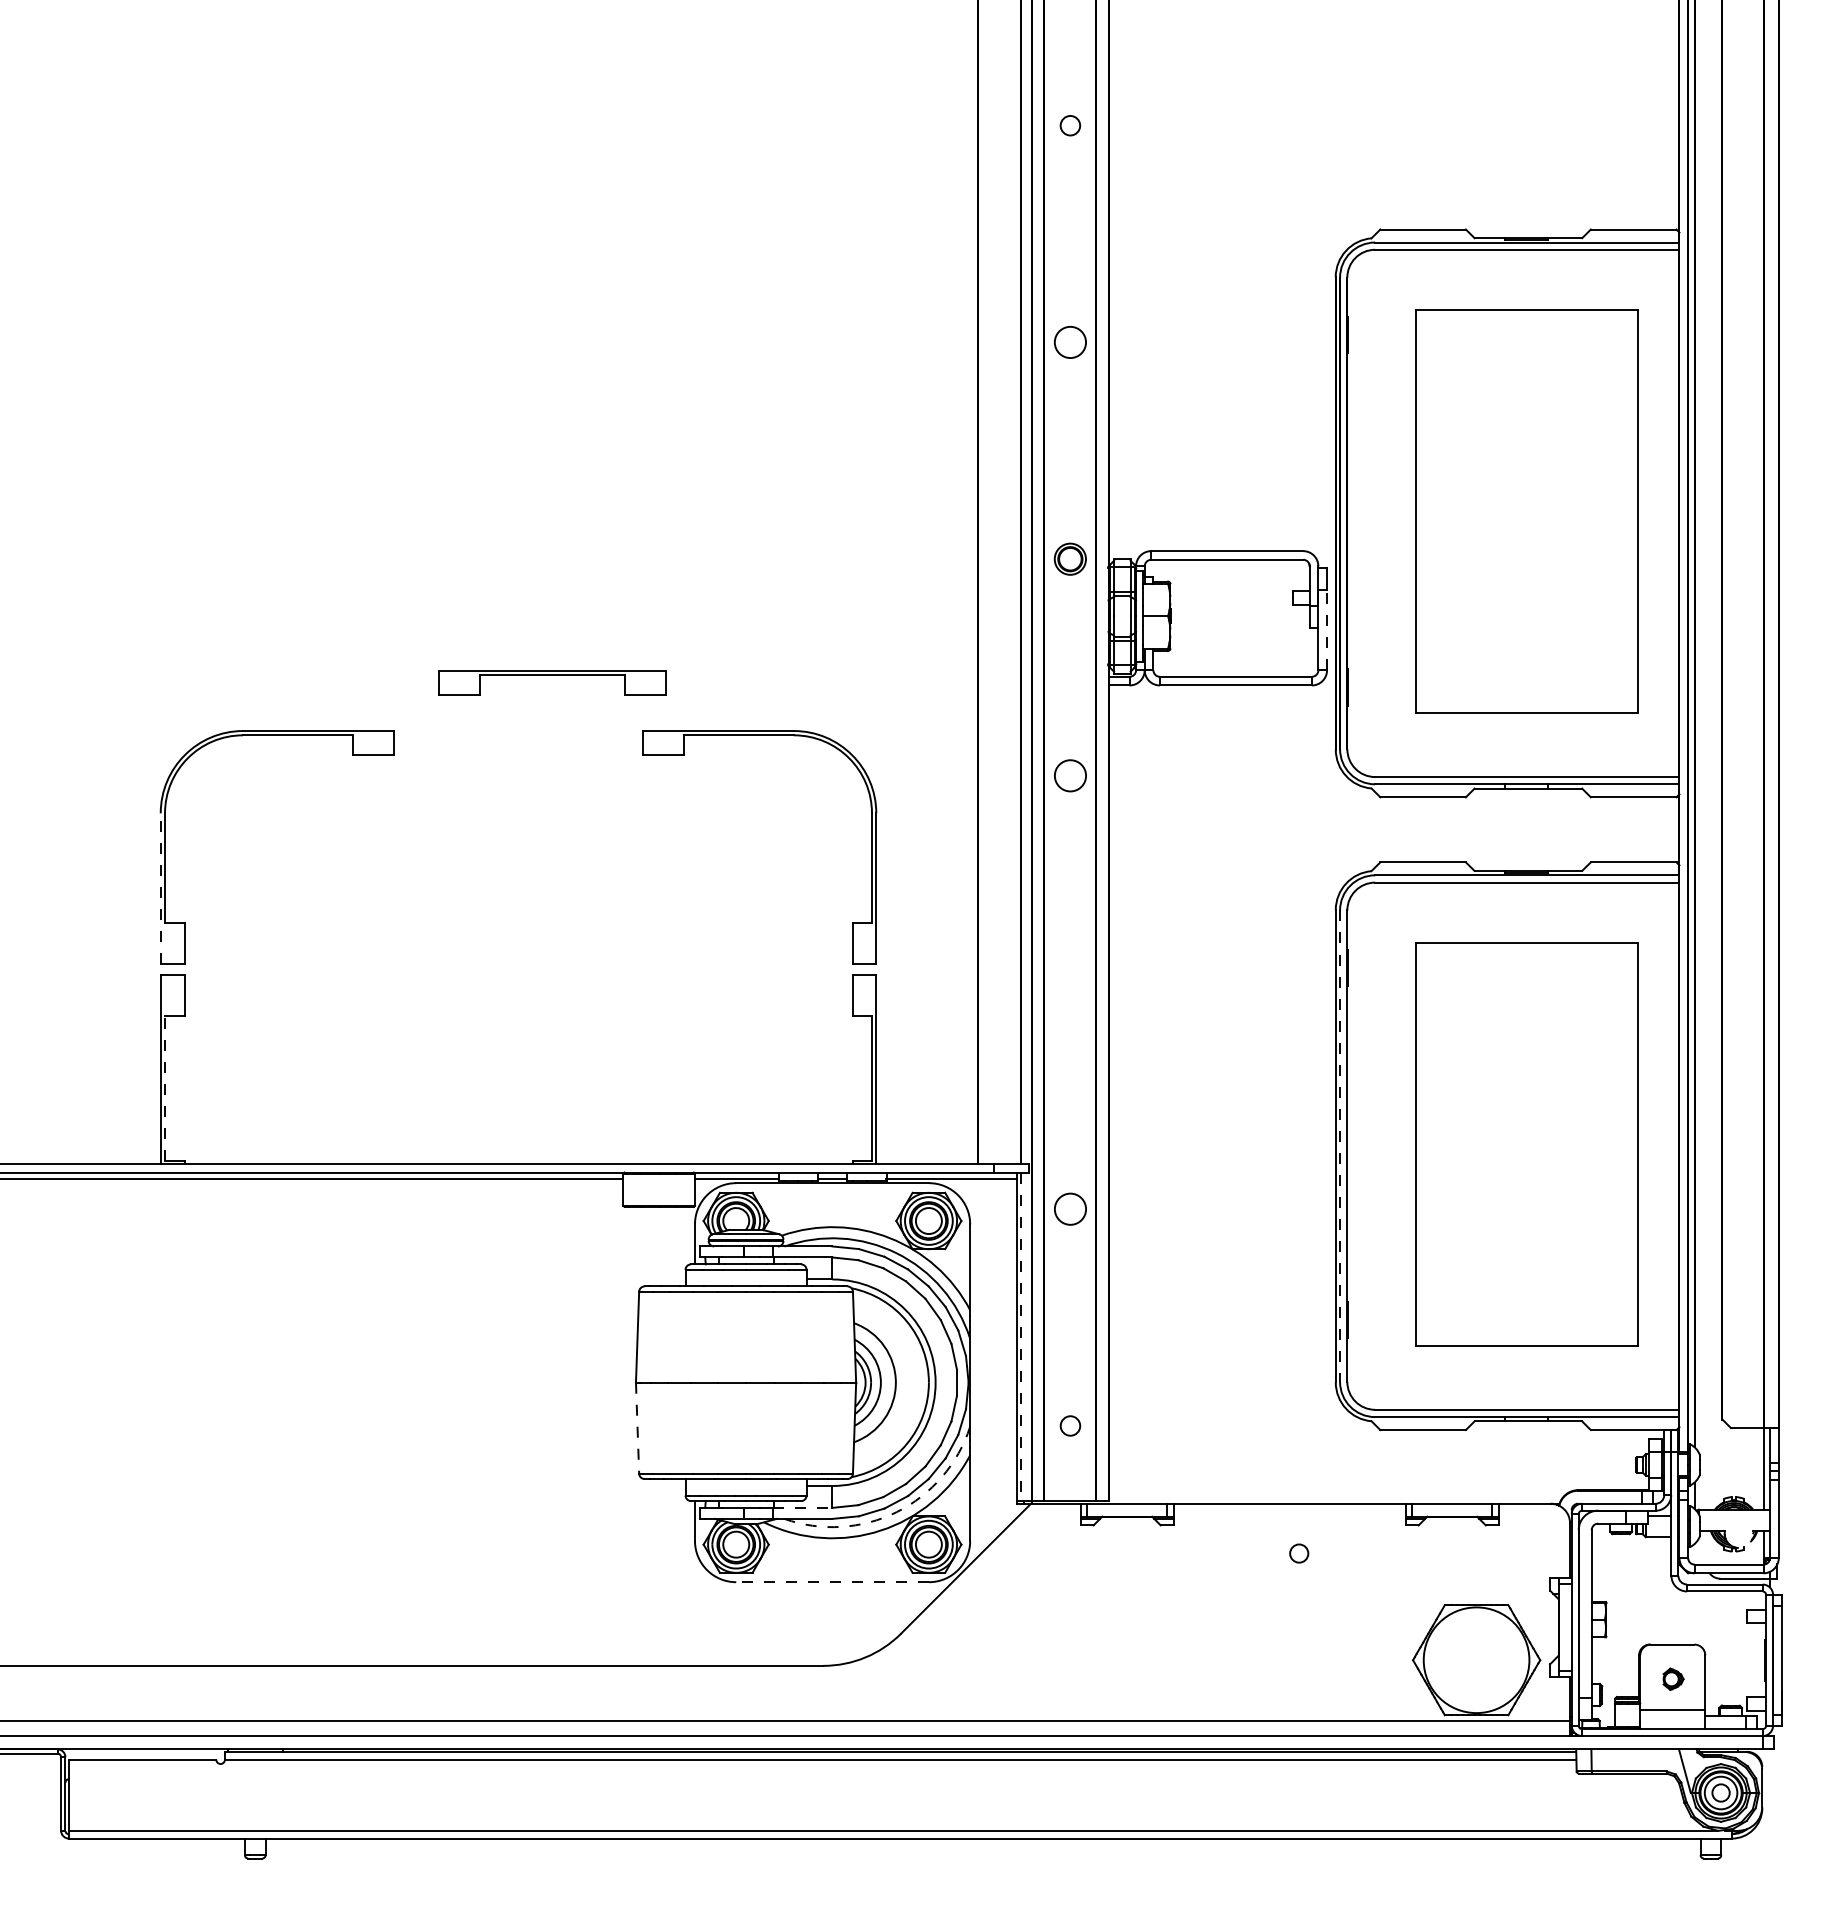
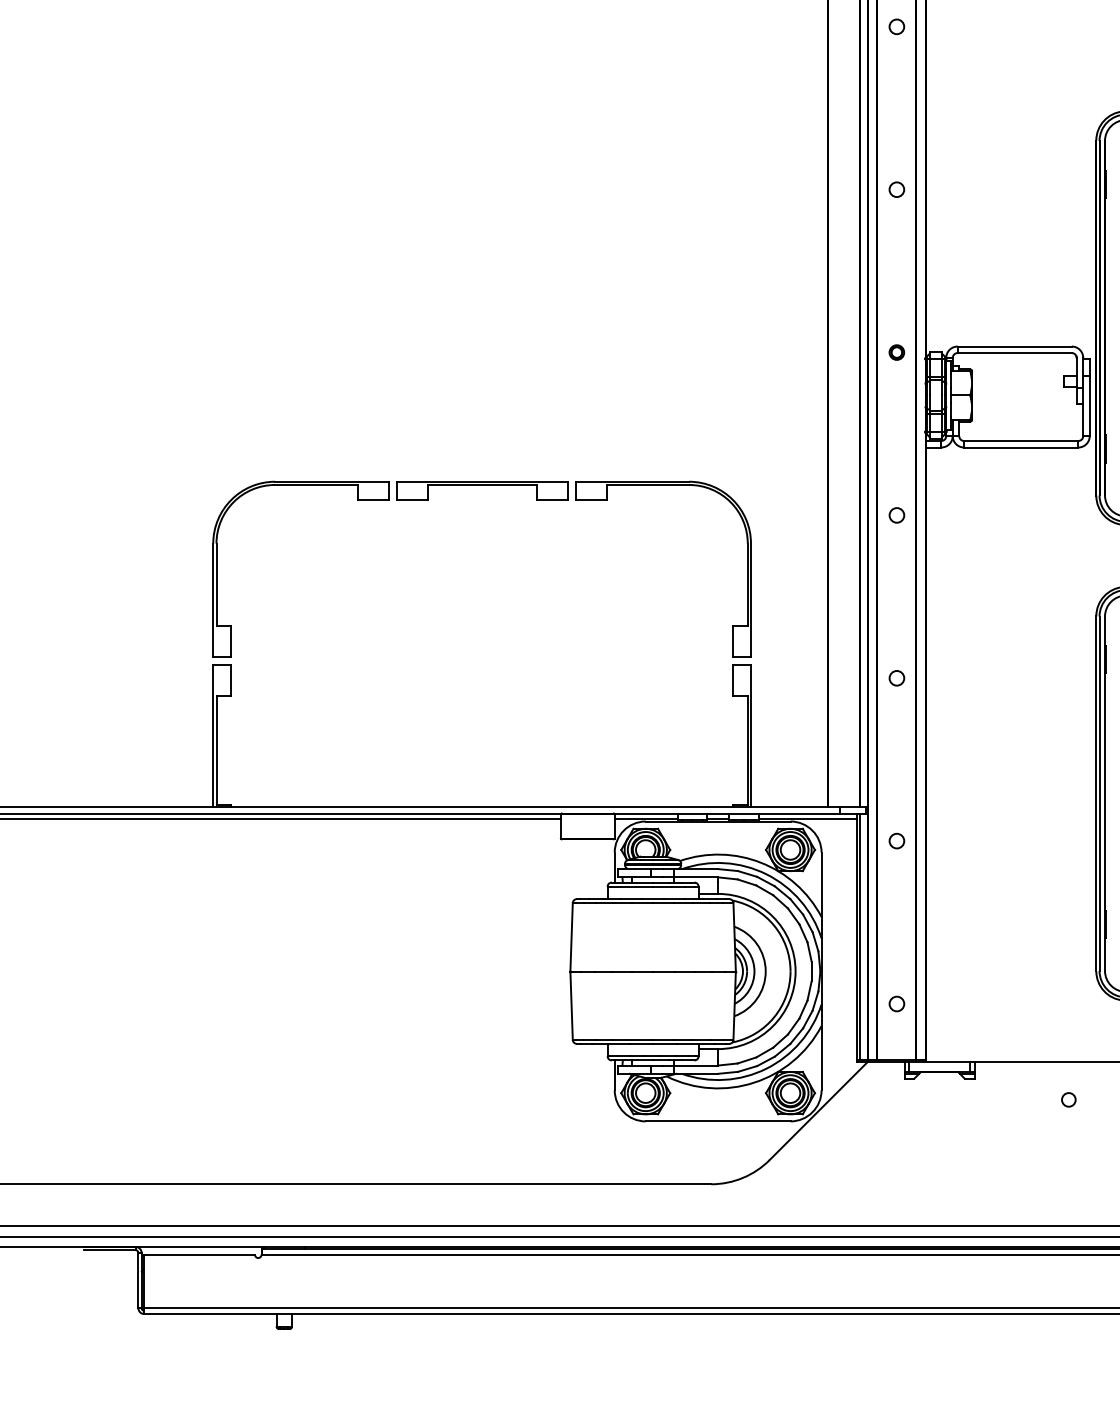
circle: (1070, 342) -> (896, 189), size x0.62
part: (1070, 558) -> (896, 352), size x0.62
line: (1327, 629) -> (1090, 405), dashed -> solid
part: (552, 675) -> (482, 485), moved
circle: (1070, 775) -> (896, 515), size x0.62
line: (160, 888) -> (213, 600), dashed -> solid
circle: (1070, 992) -> (896, 678), added
line: (165, 1088) -> (216, 750), dashed -> solid
line: (1340, 1146) -> (1099, 793), dashed -> solid
circle: (1070, 1208) -> (896, 840), size x0.62
line: (1021, 1337) -> (860, 937), dashed -> solid
line: (637, 1428) -> (571, 1005), dashed -> solid
line: (802, 1507) -> (695, 1065), dashed -> solid
arc: (896, 1512) -> (766, 1069), dashed -> solid
line: (832, 1582) -> (718, 1121), dashed -> solid

